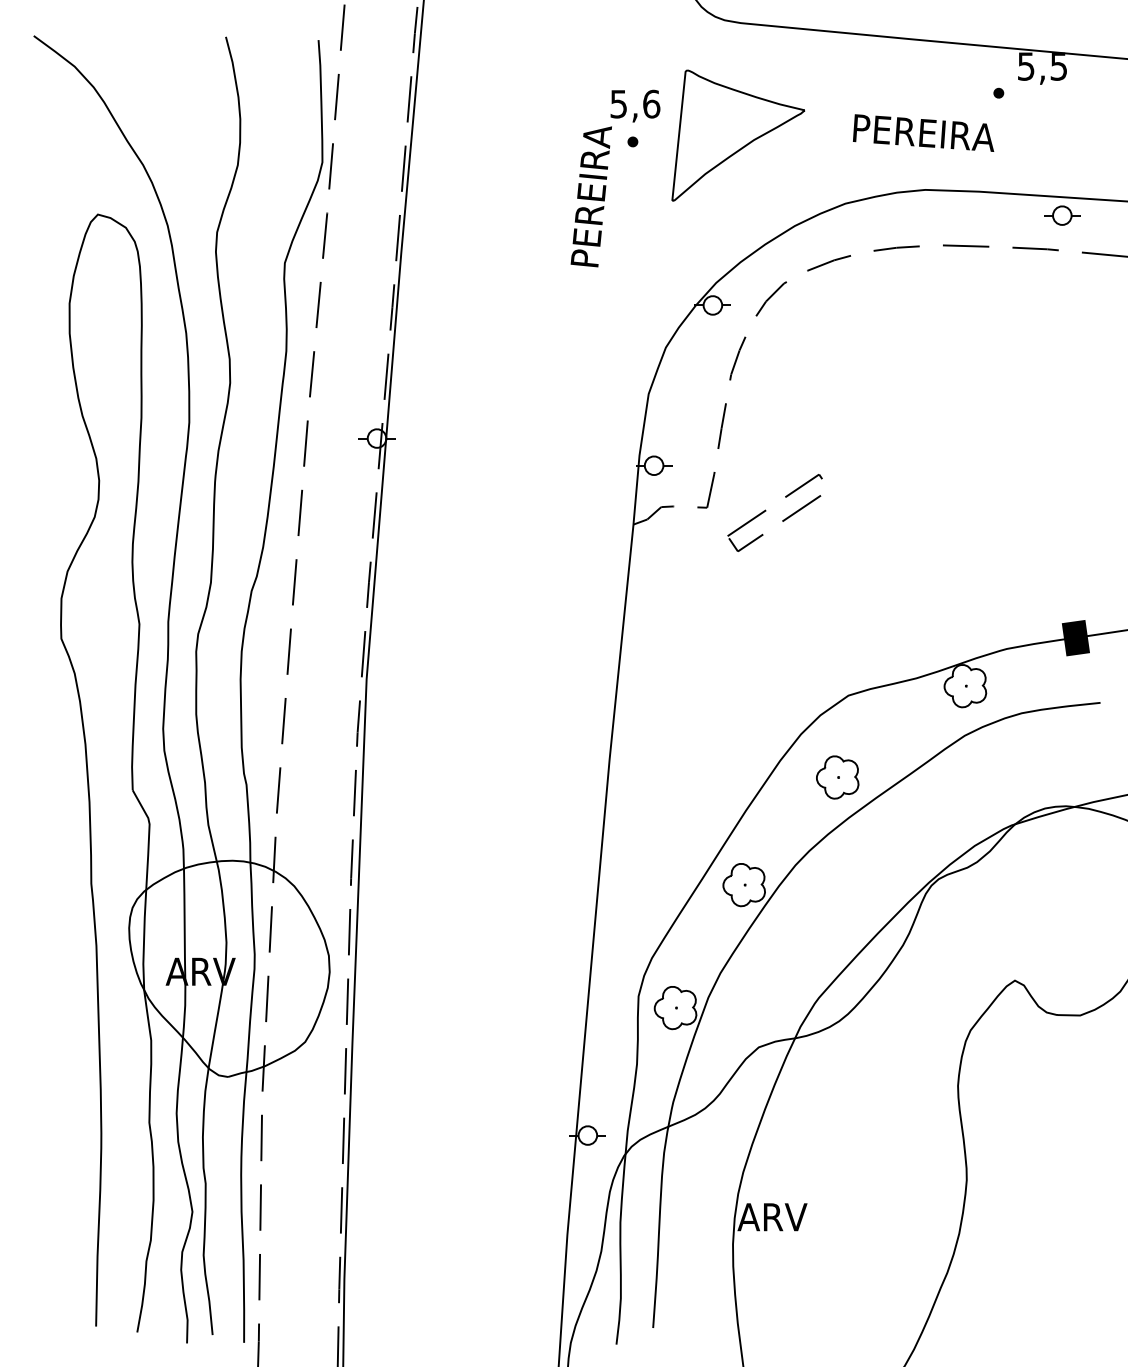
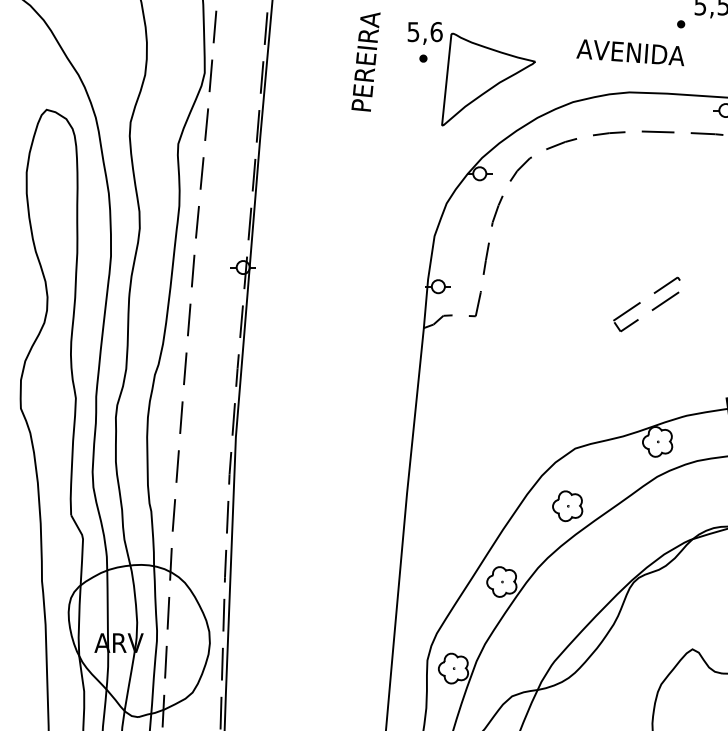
text: (926, 133) -> (630, 52), PEREIRA -> AVENIDA
part: (738, 135) -> (488, 79), moved
text: (590, 196) -> (365, 61), moved
part: (766, 511) -> (640, 303), moved

